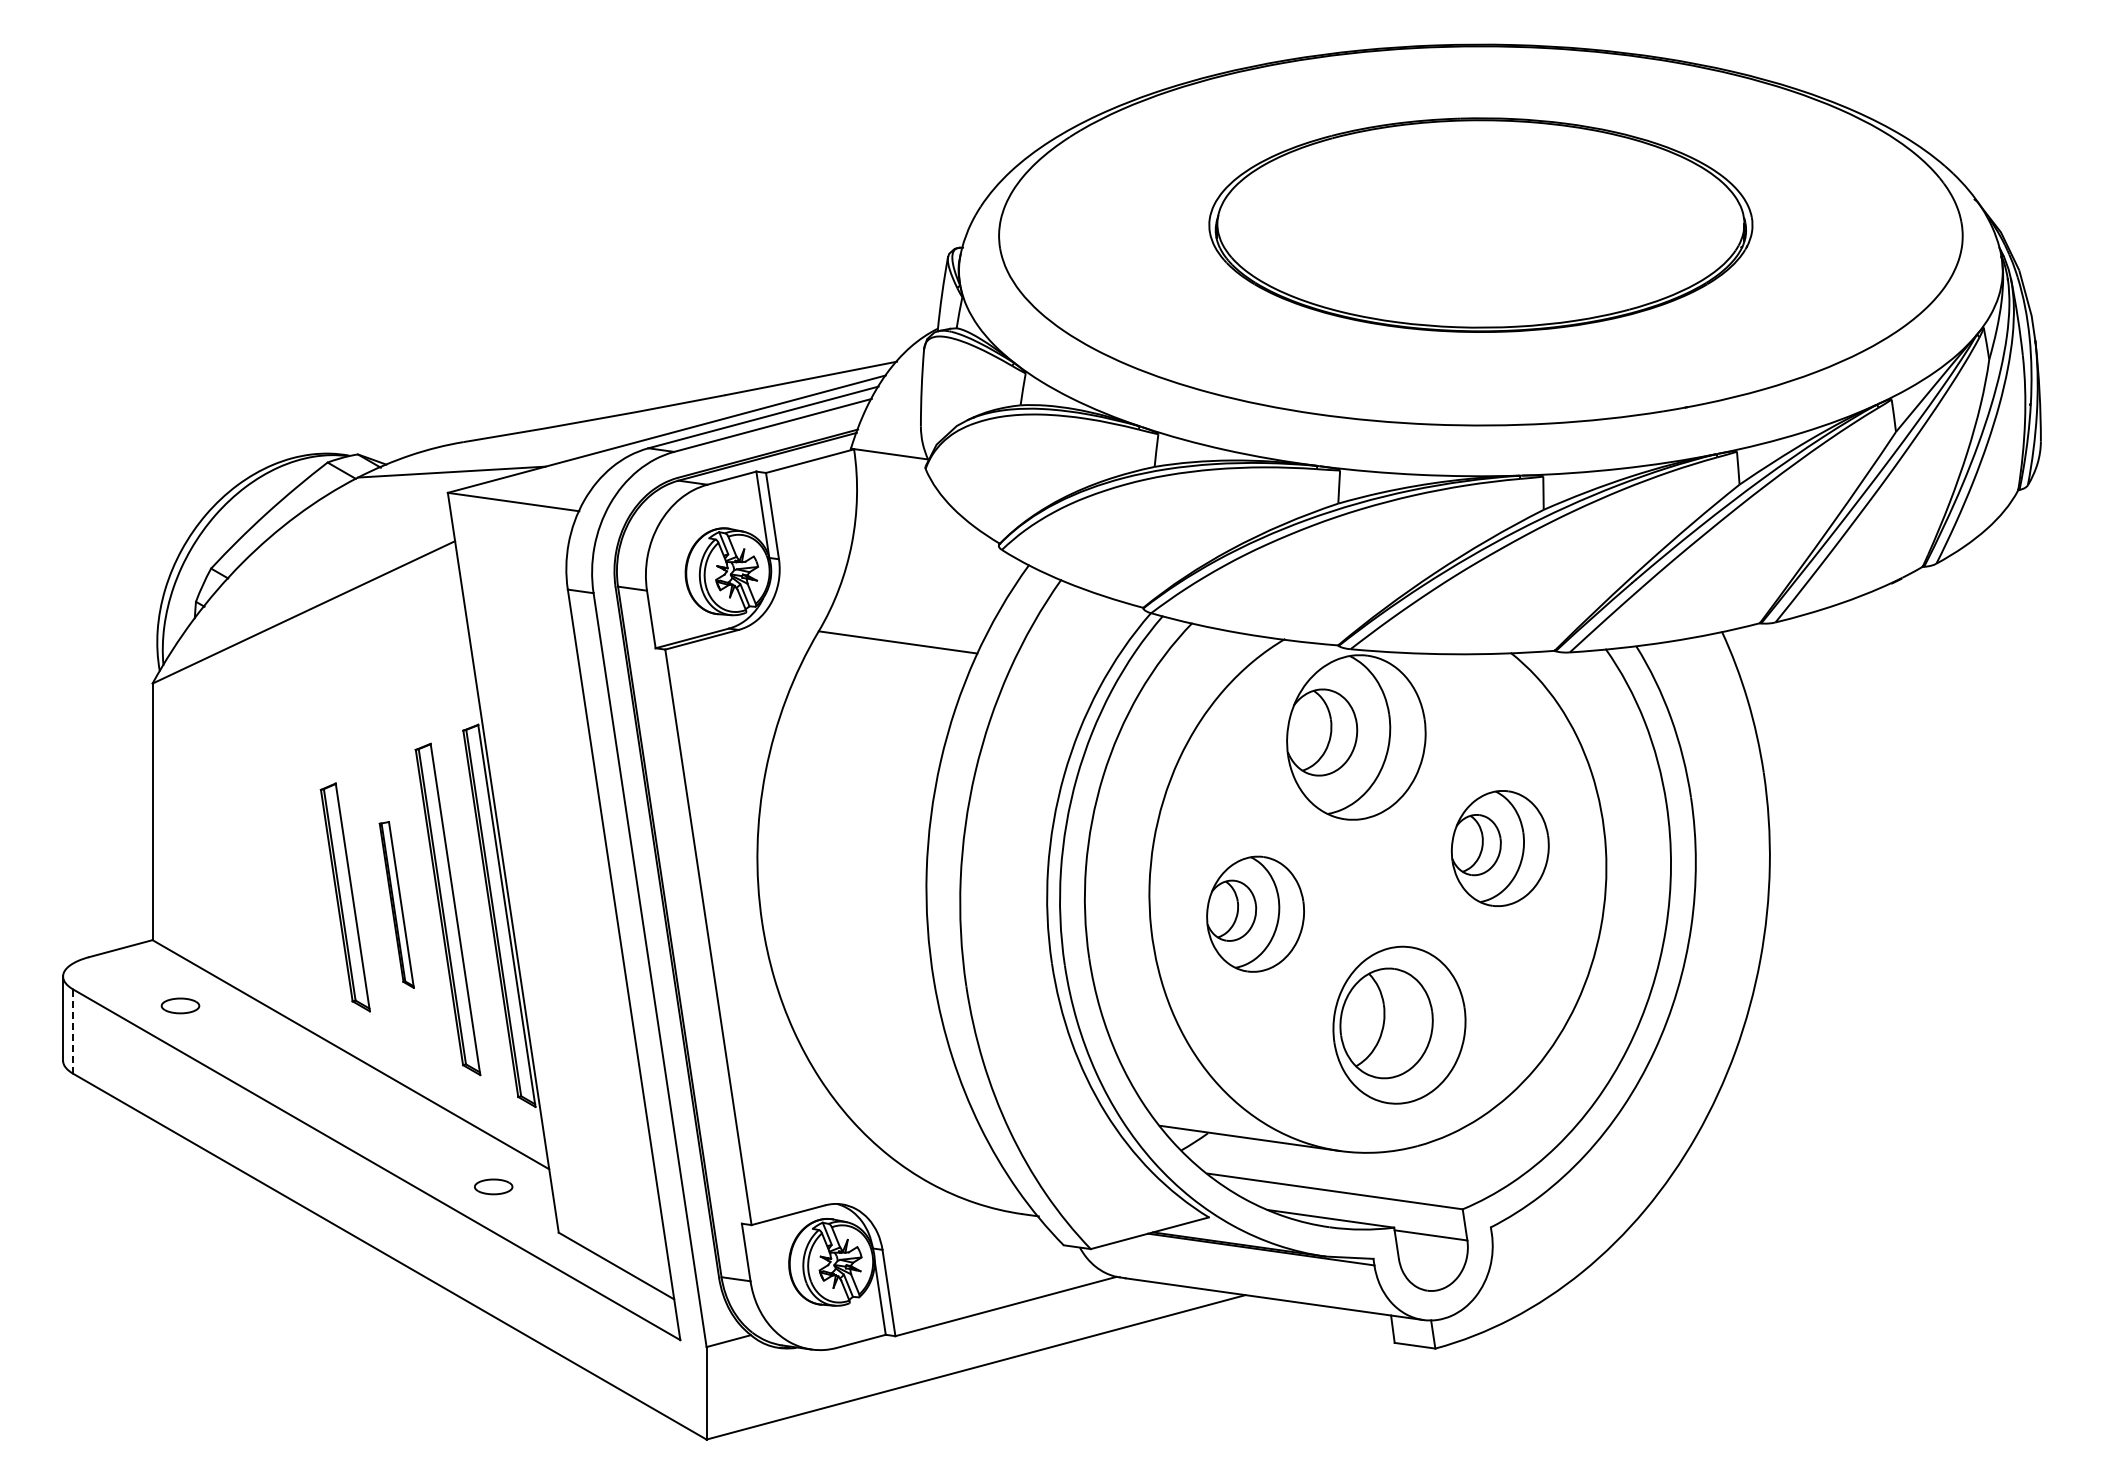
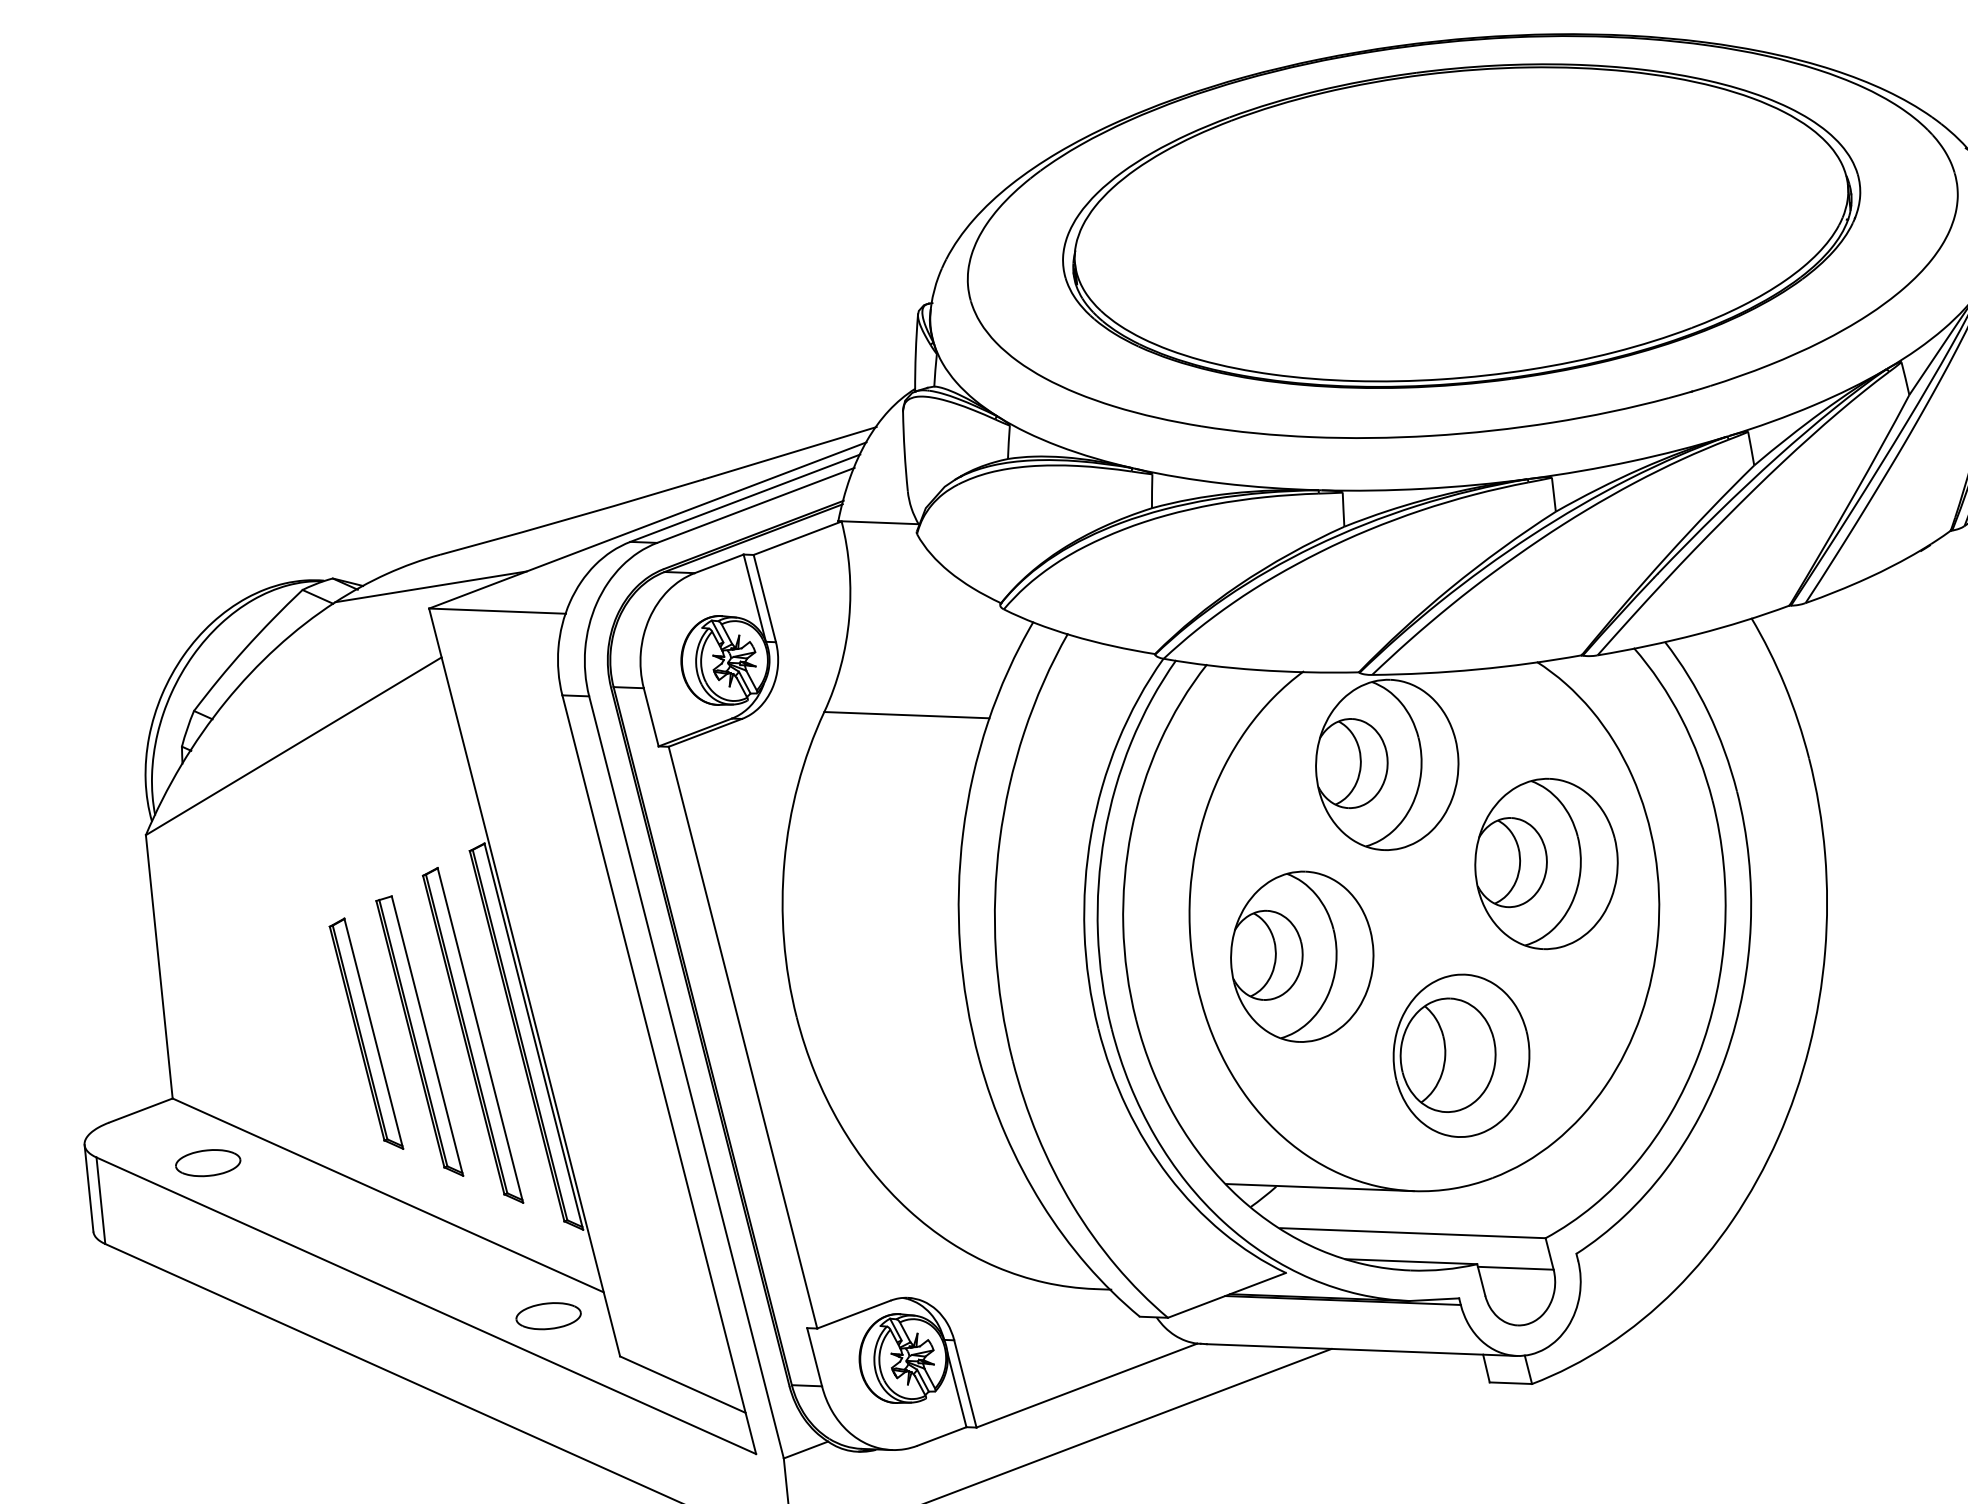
part: (1480, 224) -> (1461, 225), size x1.43
part: (1500, 848) -> (1546, 863), size x1.43
part: (396, 904) -> (419, 1036), size x1.67
part: (1255, 914) -> (1302, 957), size x1.43
part: (180, 1005) -> (208, 1162), size x1.67
line: (73, 1031) -> (101, 1200), dashed -> solid
part: (493, 1186) -> (548, 1315), size x1.67

